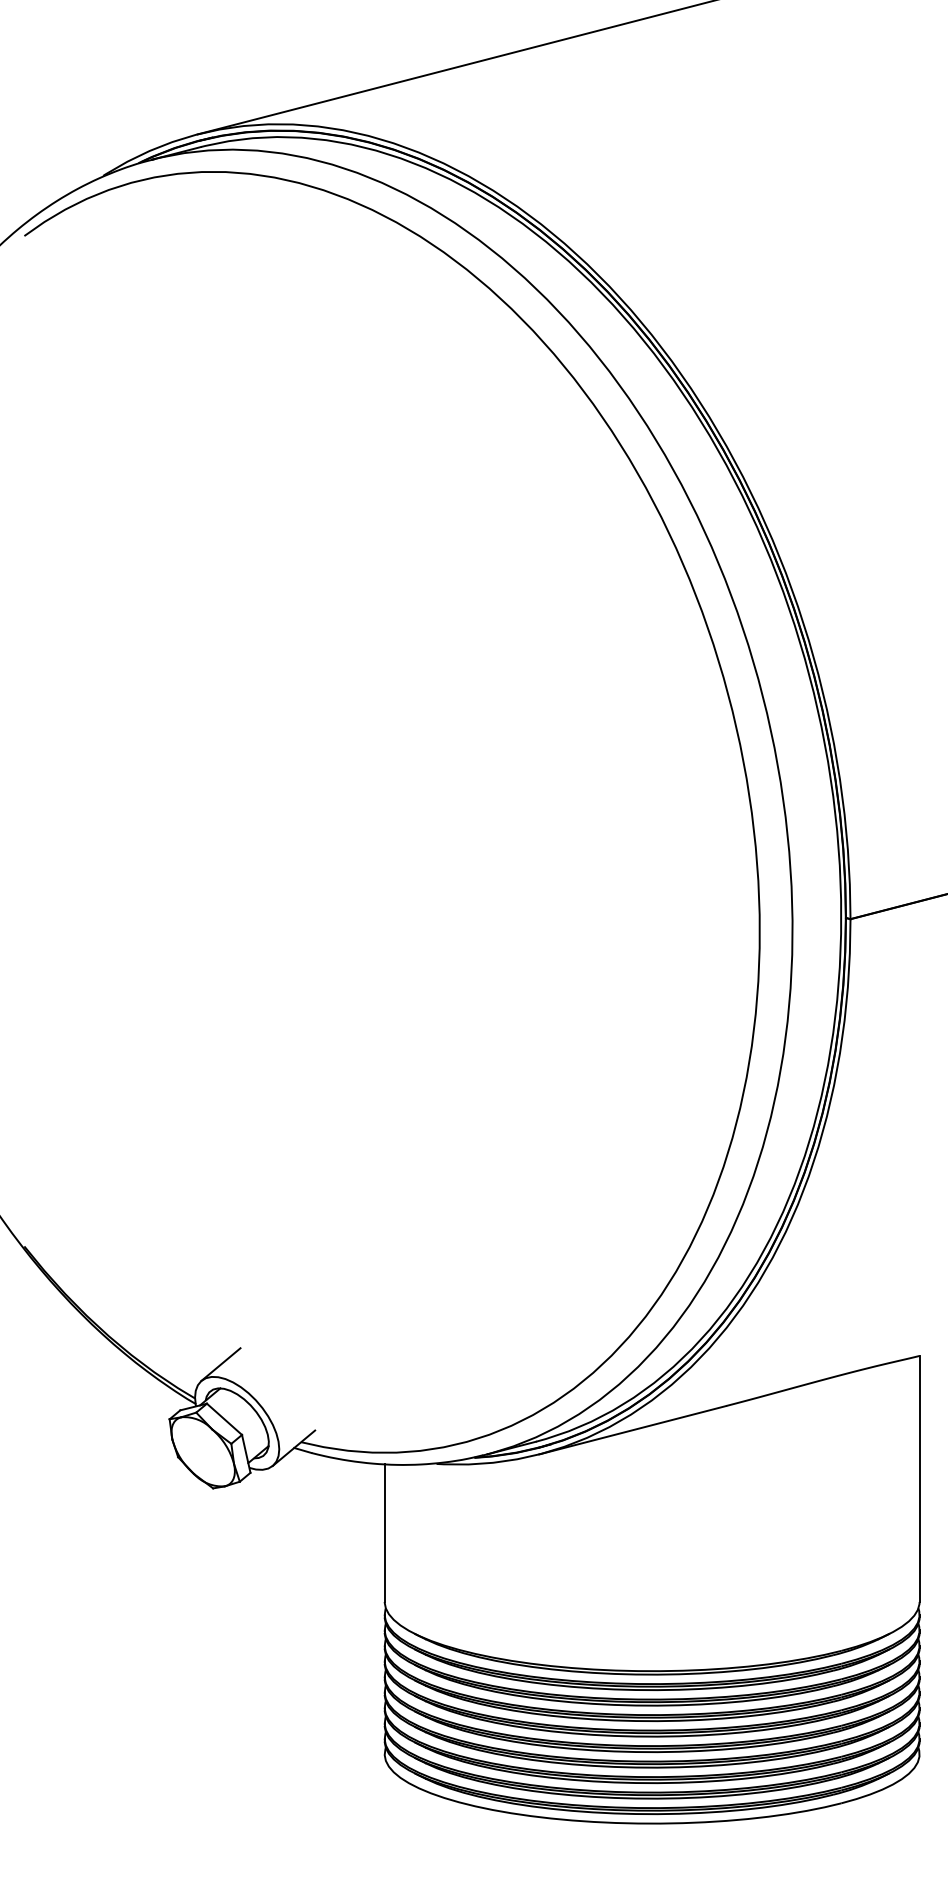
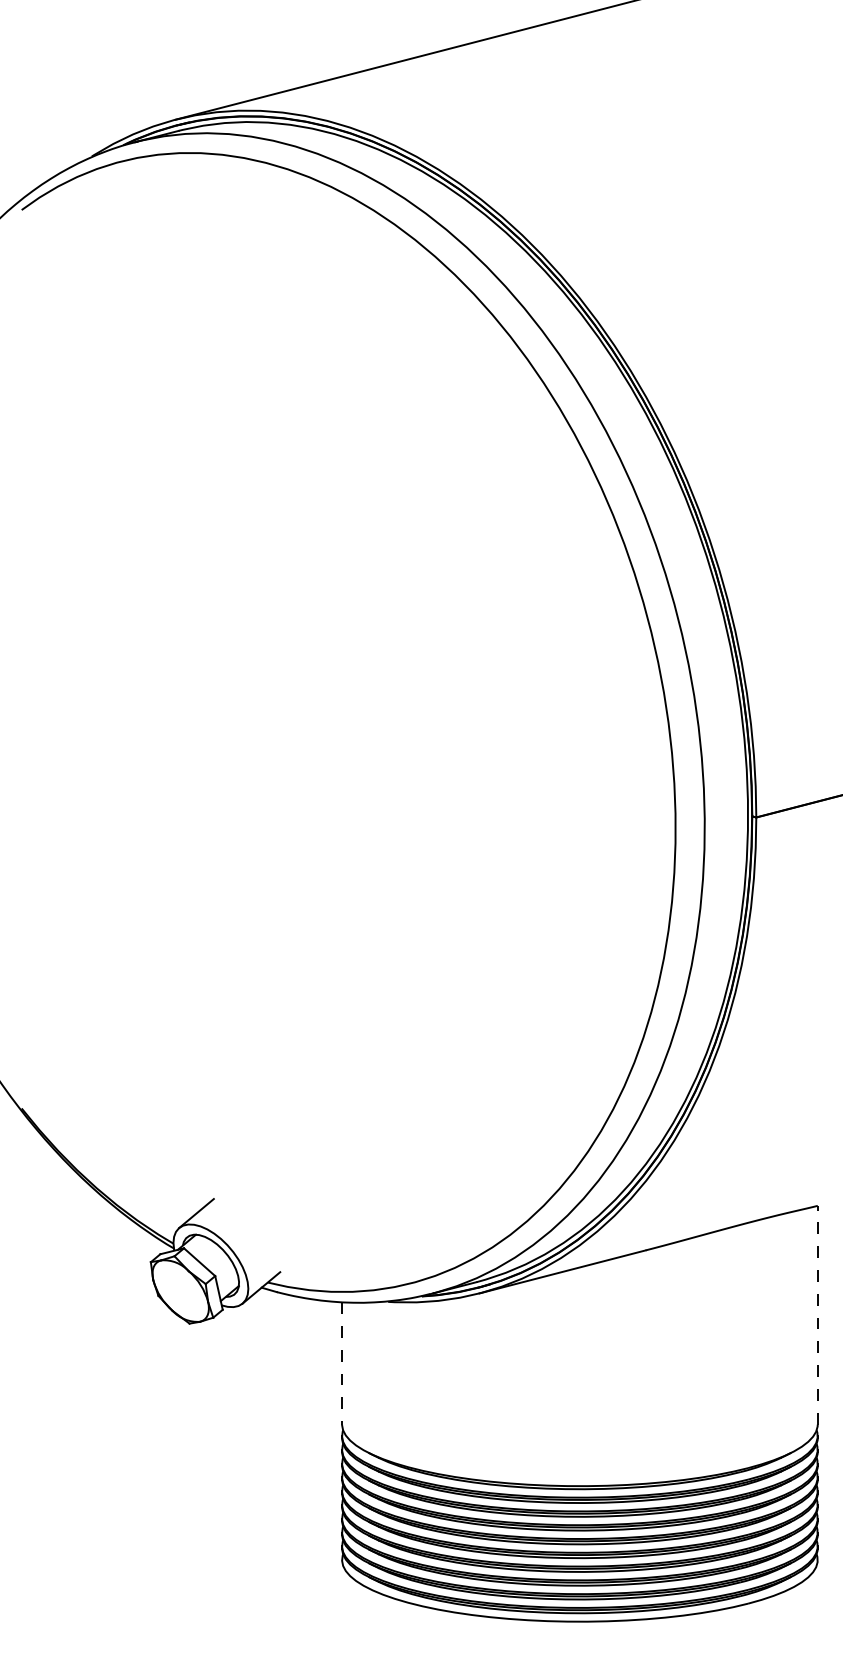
line: (919, 1478) -> (817, 1314), solid -> dashed
line: (384, 1533) -> (341, 1363), solid -> dashed

